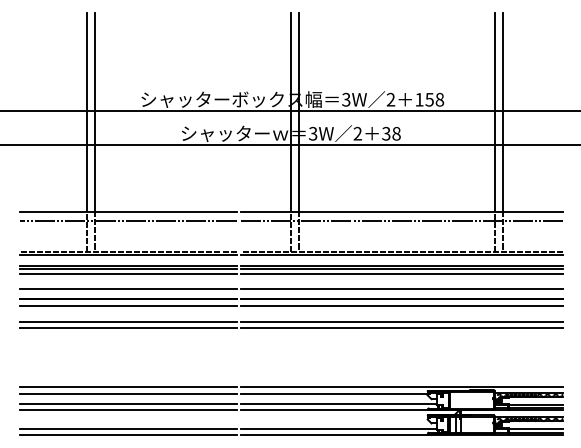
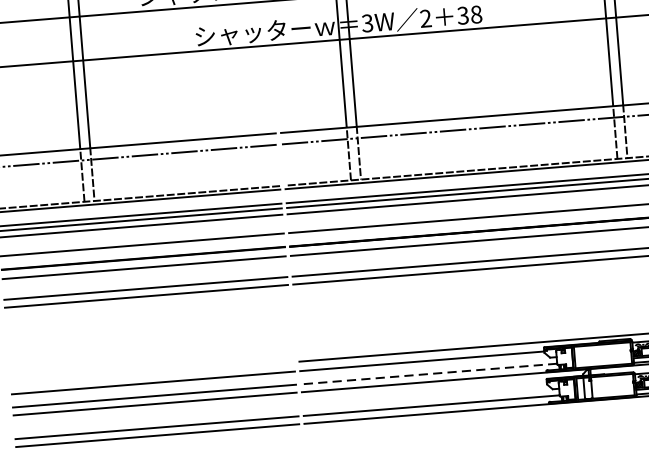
line: (127, 386) -> (151, 372), removed
line: (338, 404) -> (429, 374), solid -> dashed

